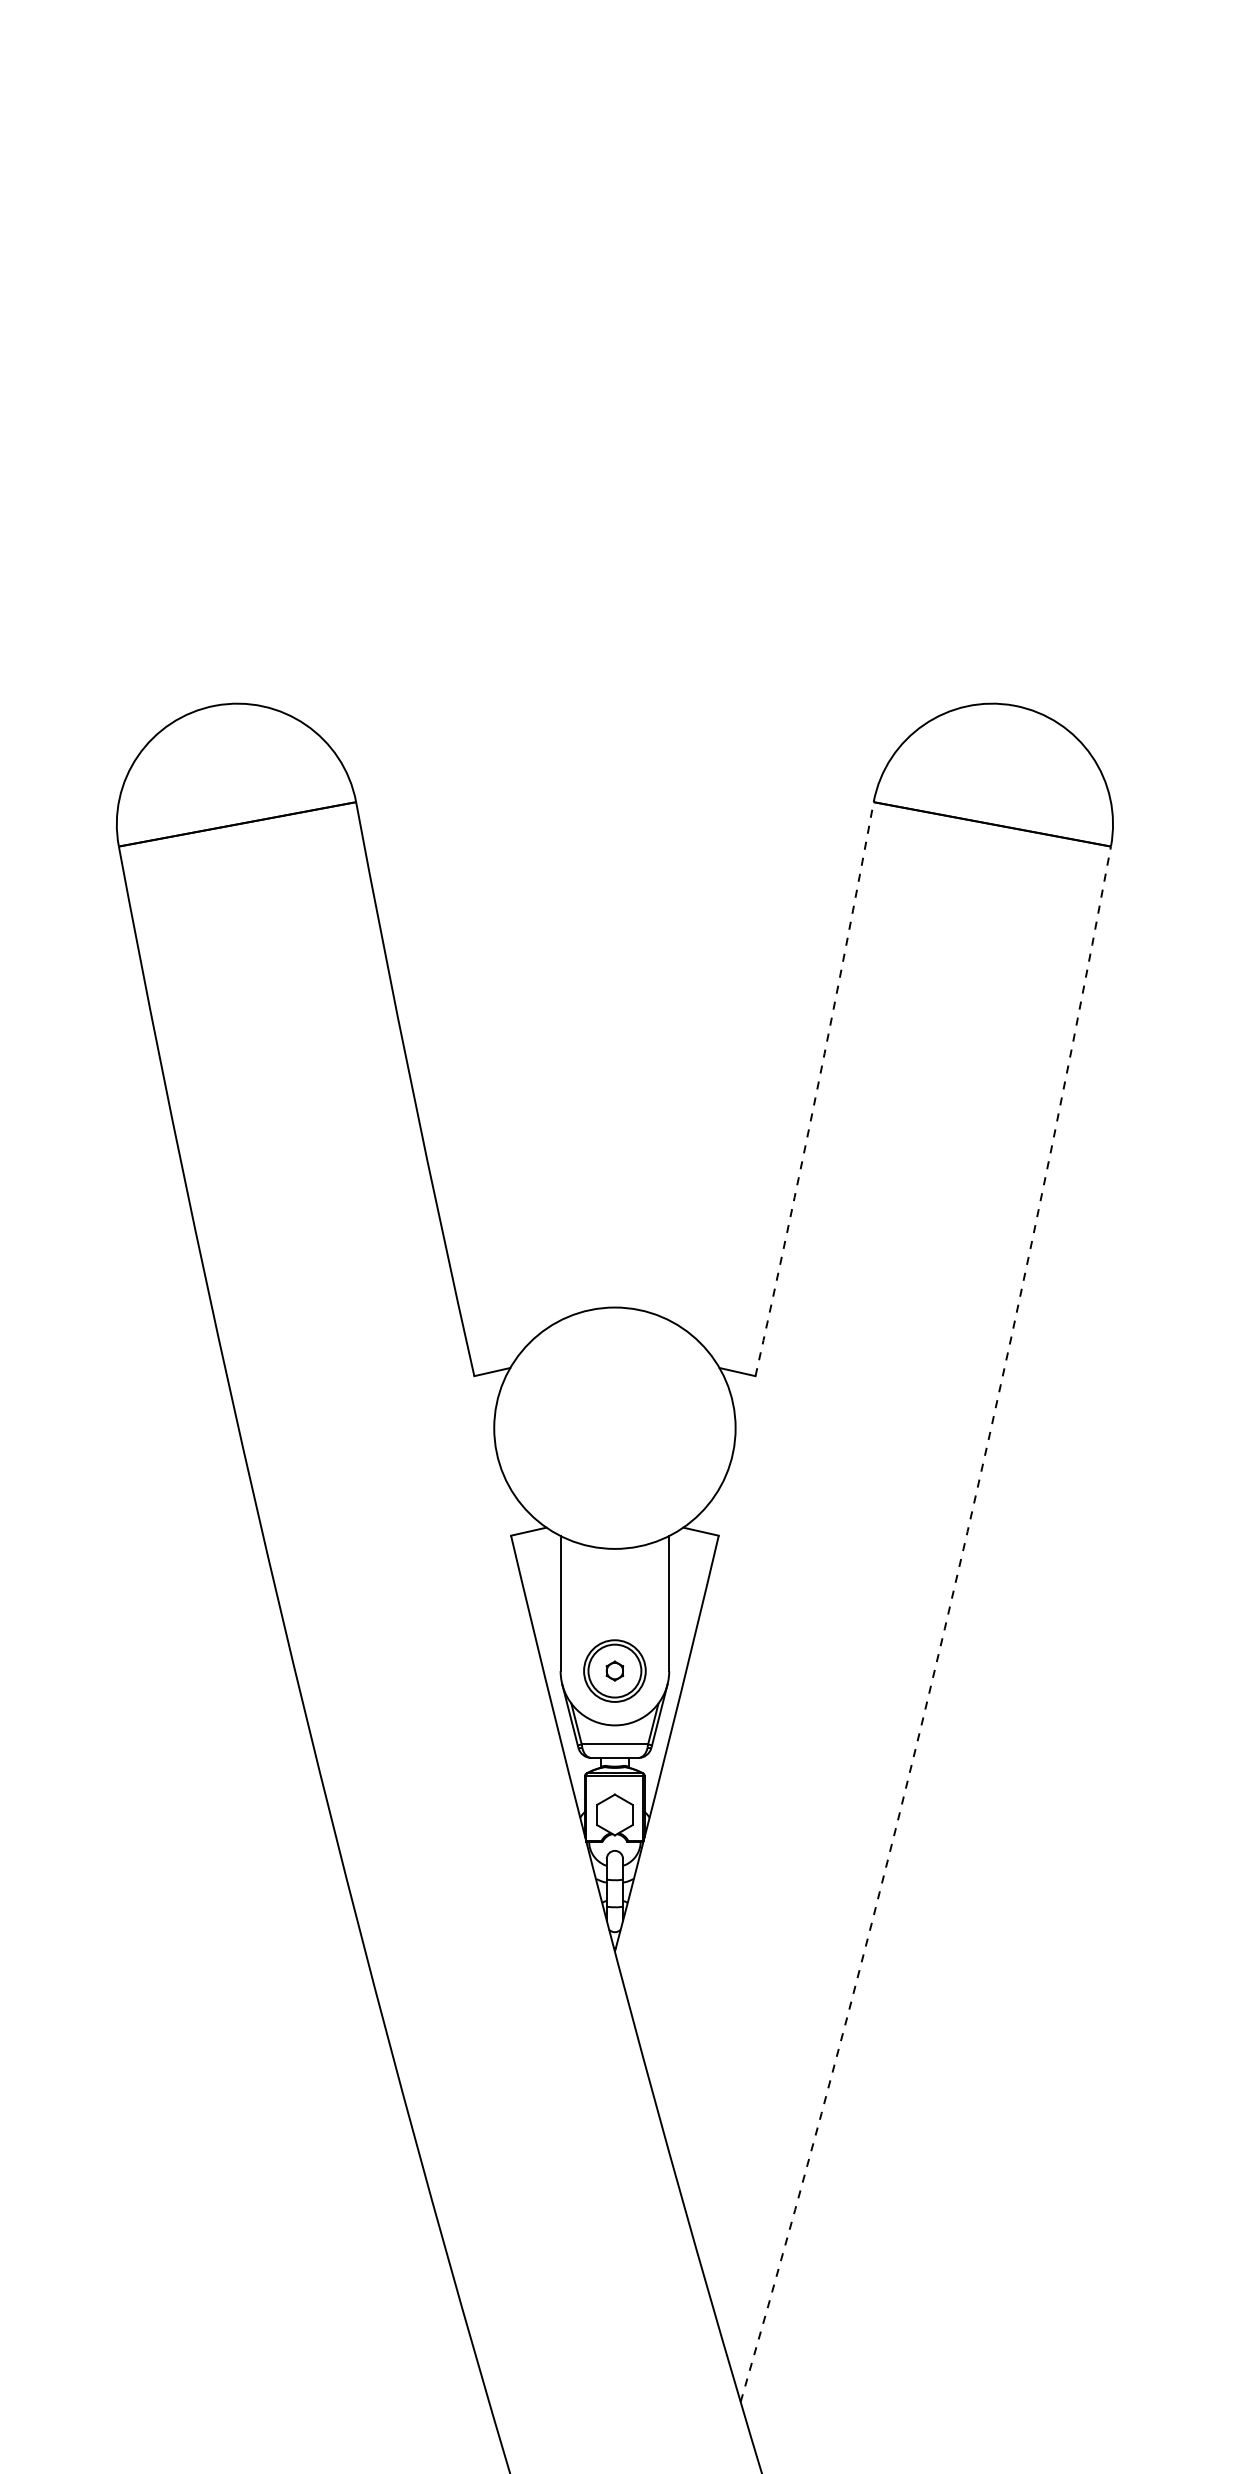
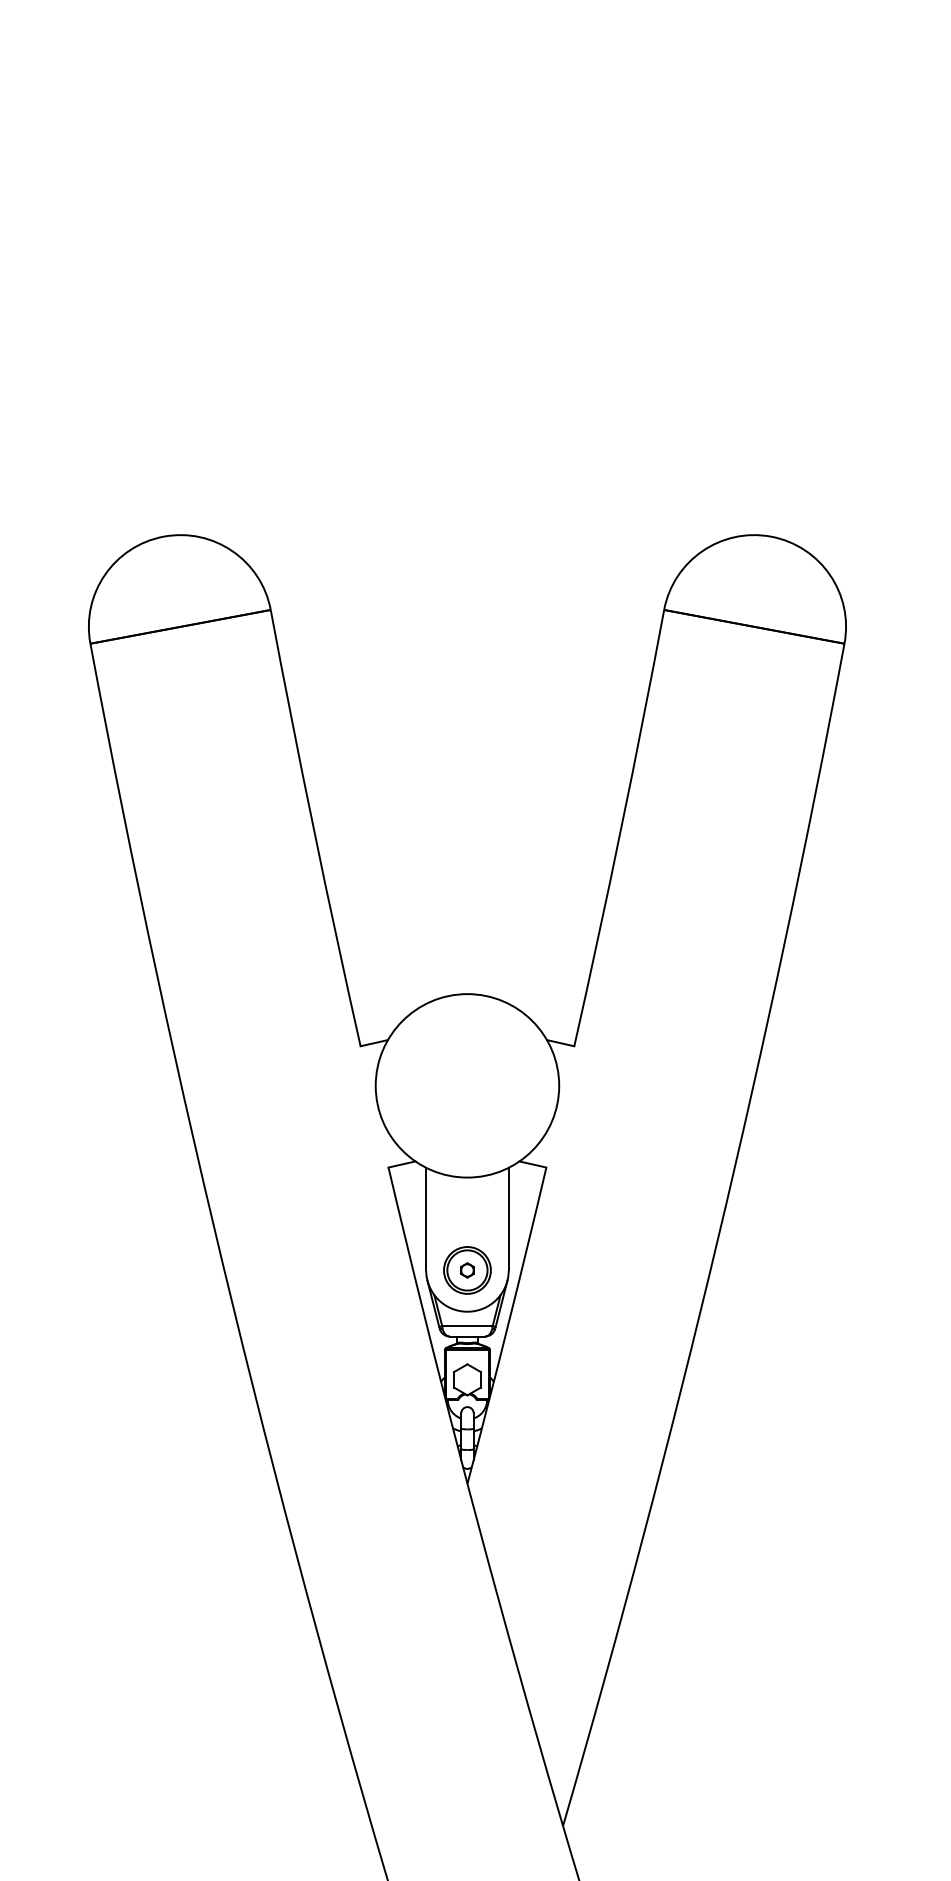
arc: (817, 1089) -> (621, 828), dashed -> solid
arc: (944, 1628) -> (717, 1238), dashed -> solid

